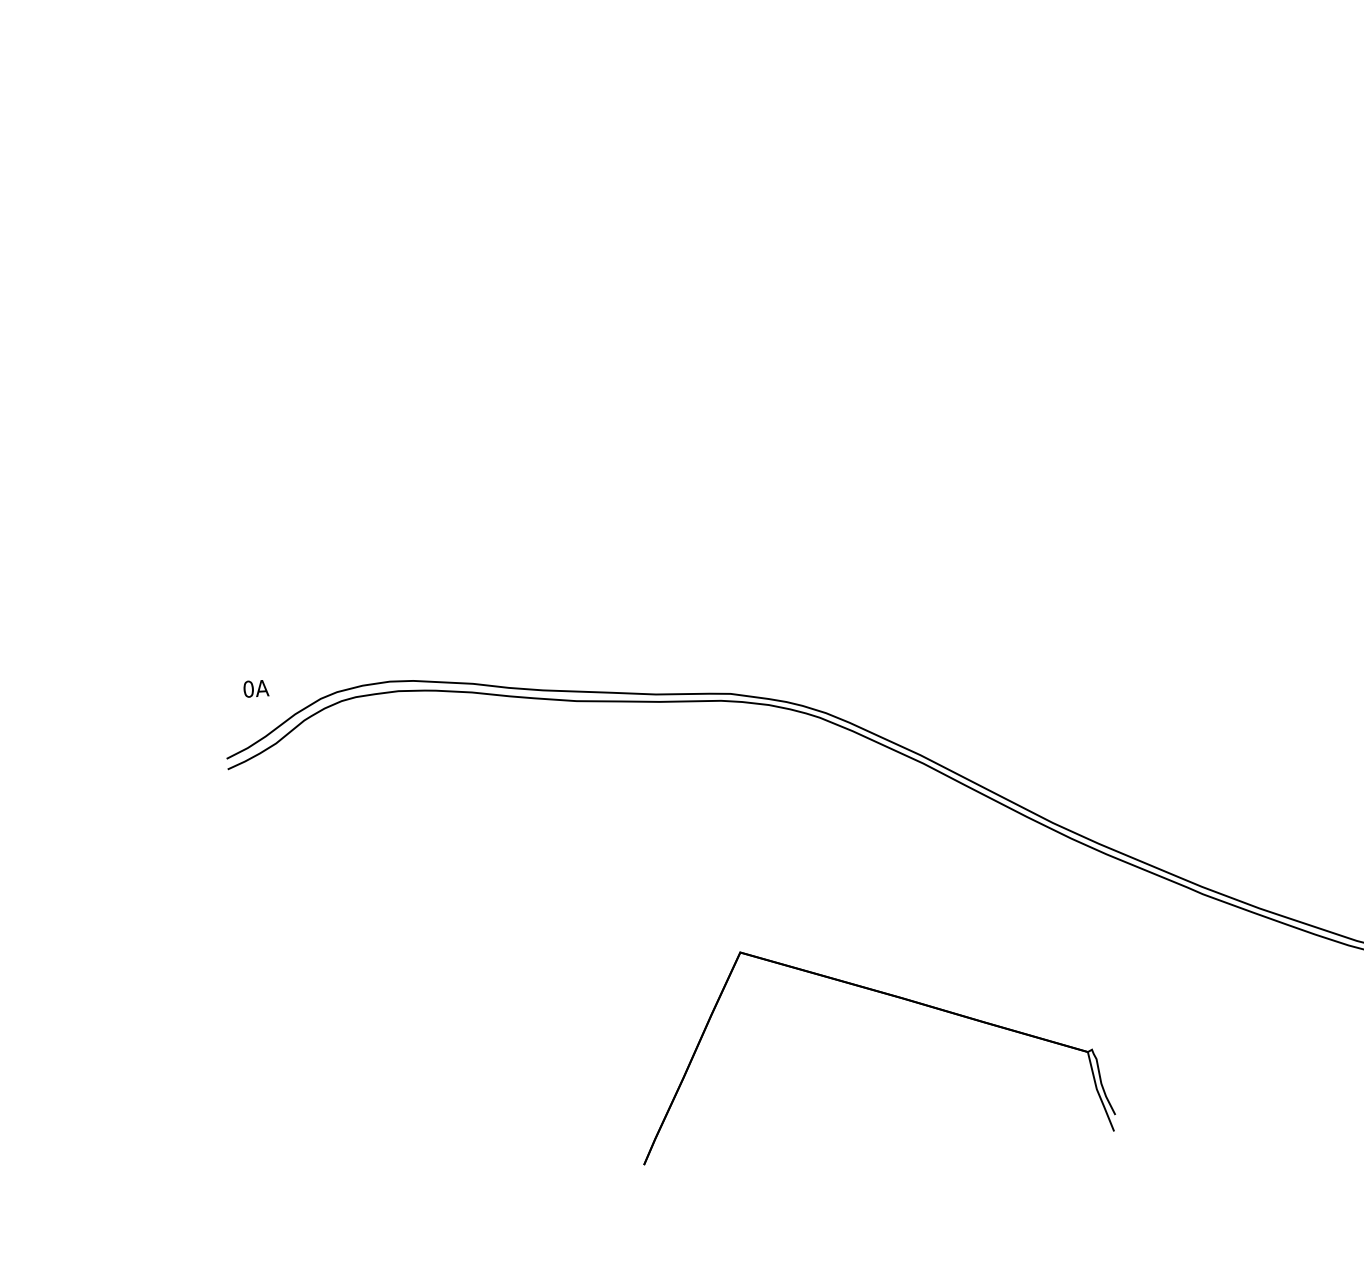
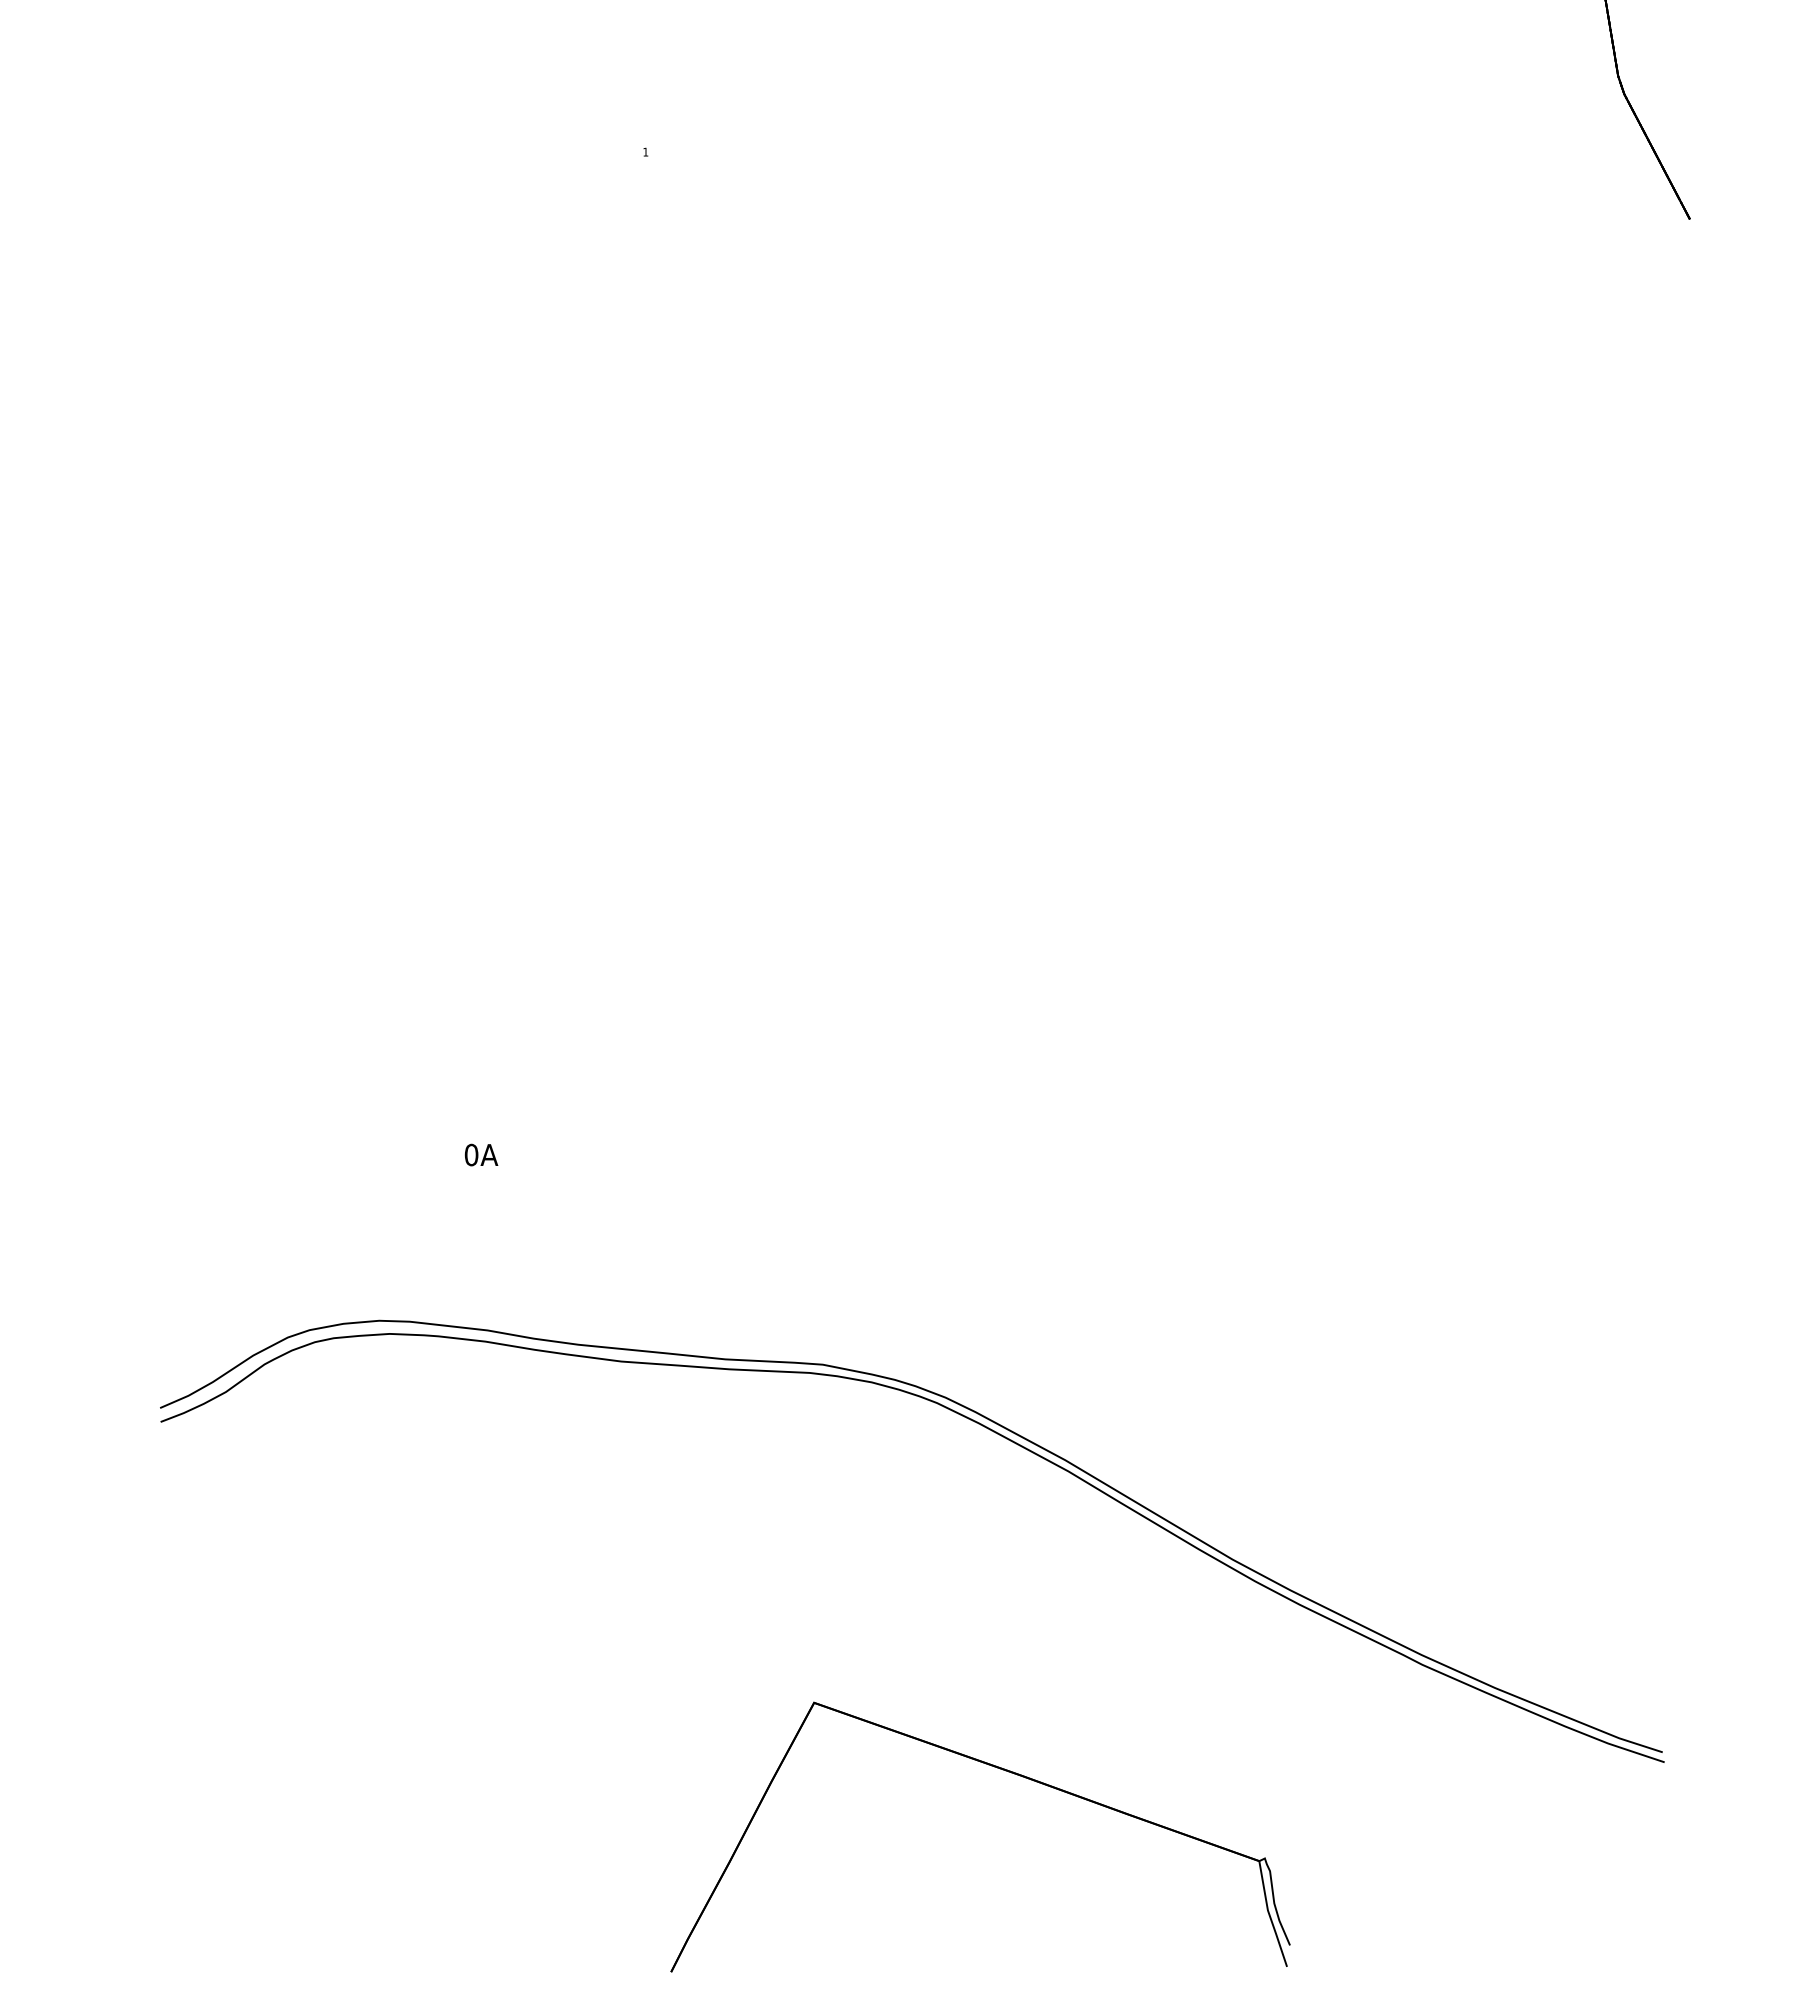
text: (256, 688) -> (481, 1154), moved

